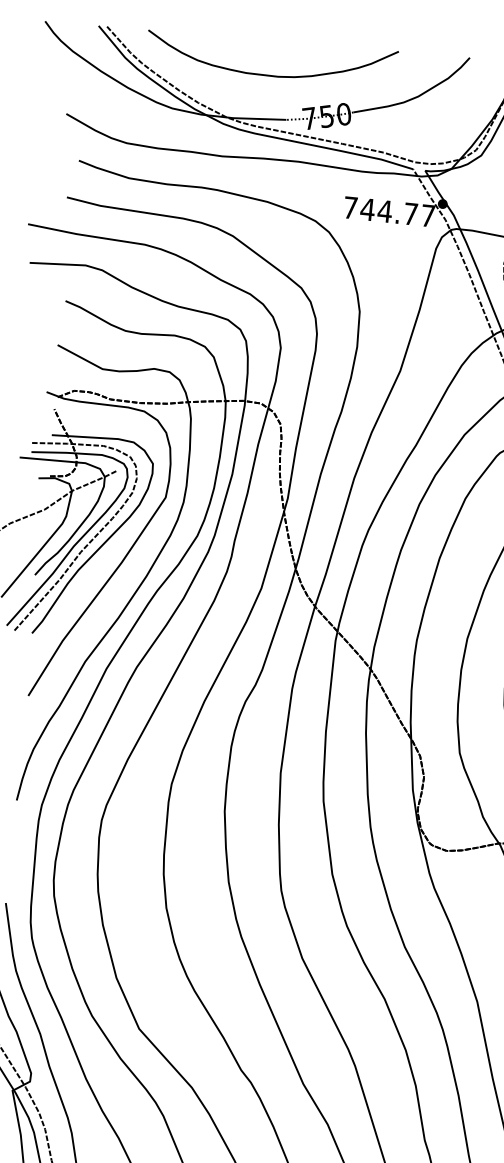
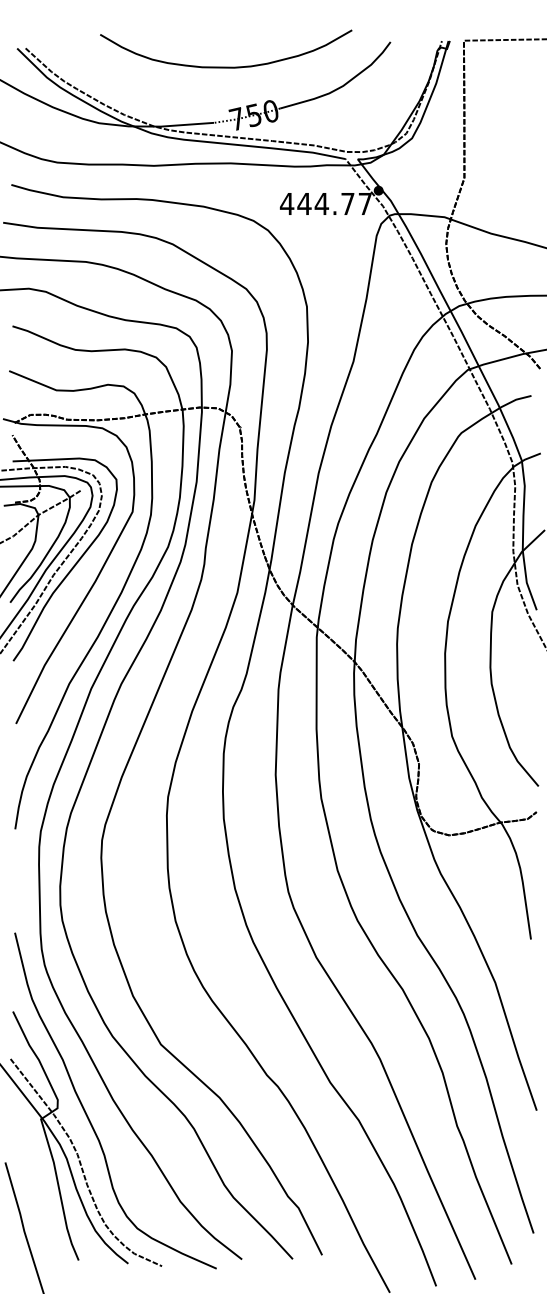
curve: (270, 74) -> (226, 66), moved
text: (350, 207) -> (286, 203), 744.77 -> 444.77

